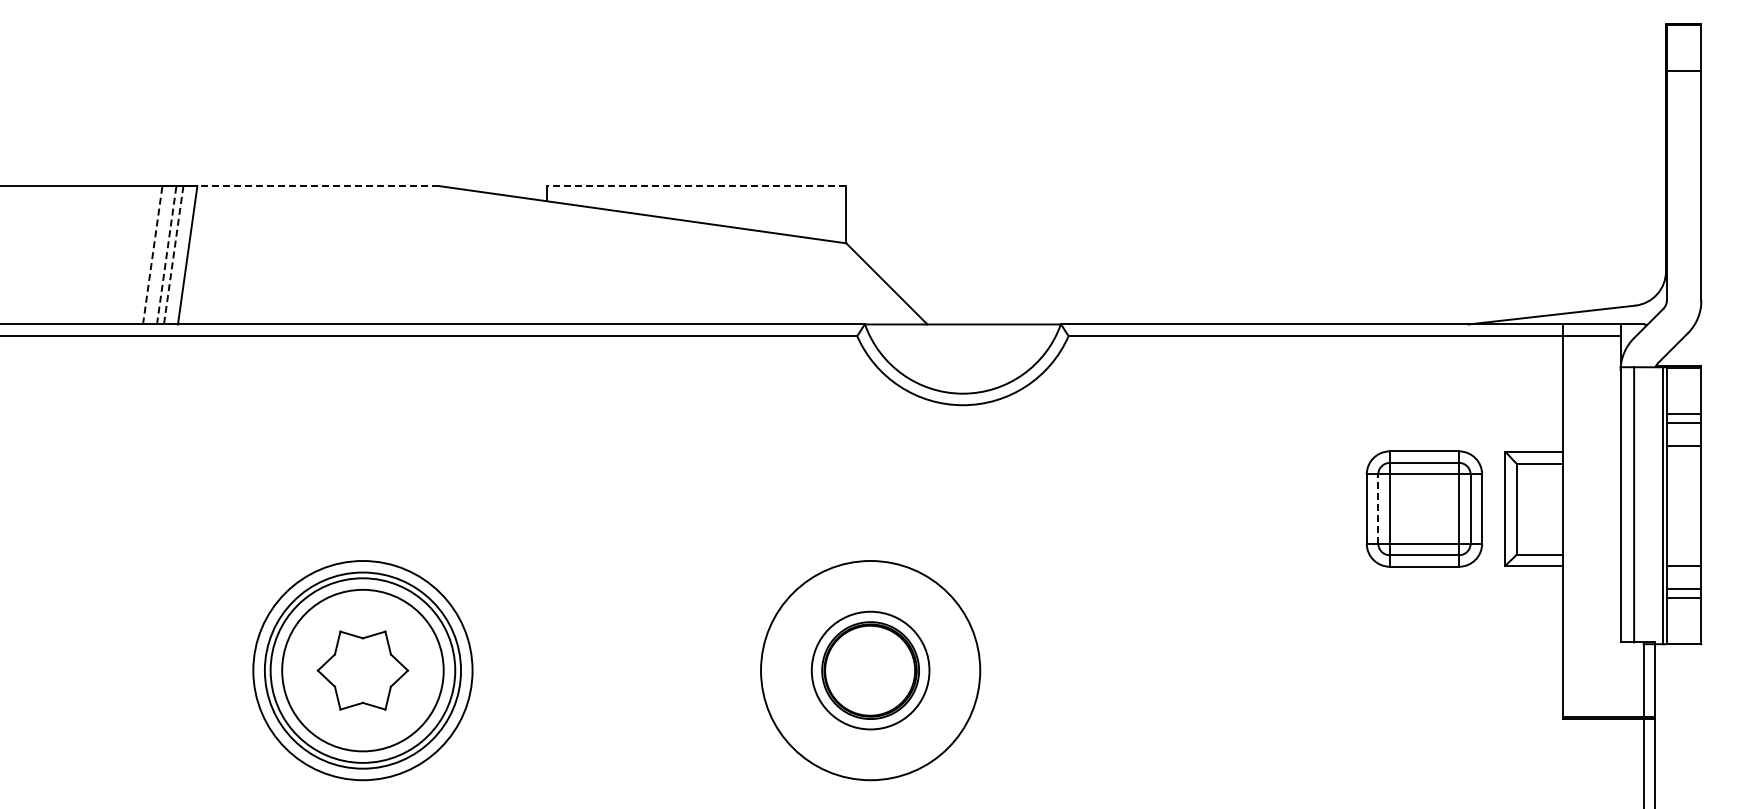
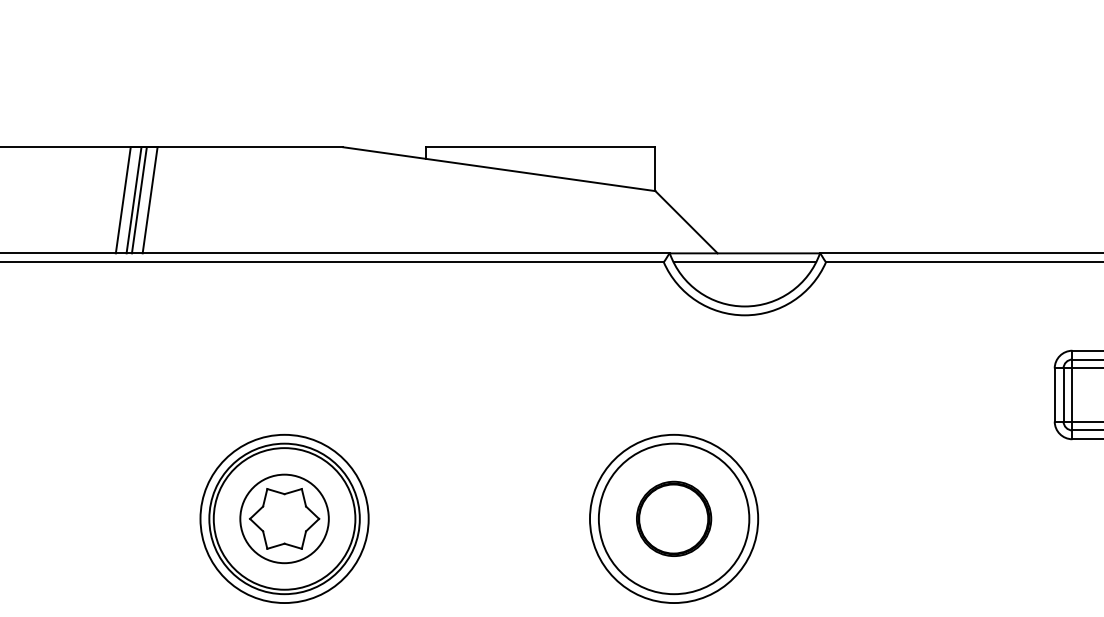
line: (318, 186) -> (250, 147), dashed -> solid
line: (696, 186) -> (540, 147), dashed -> solid
line: (152, 255) -> (123, 200), dashed -> solid
line: (166, 255) -> (133, 200), dashed -> solid
line: (173, 255) -> (139, 200), dashed -> solid
line: (962, 336) -> (744, 262), added
line: (1378, 509) -> (1063, 395), dashed -> solid
circle: (362, 670) -> (284, 518), size x0.71
circle: (870, 670) -> (673, 518), size x1.67

